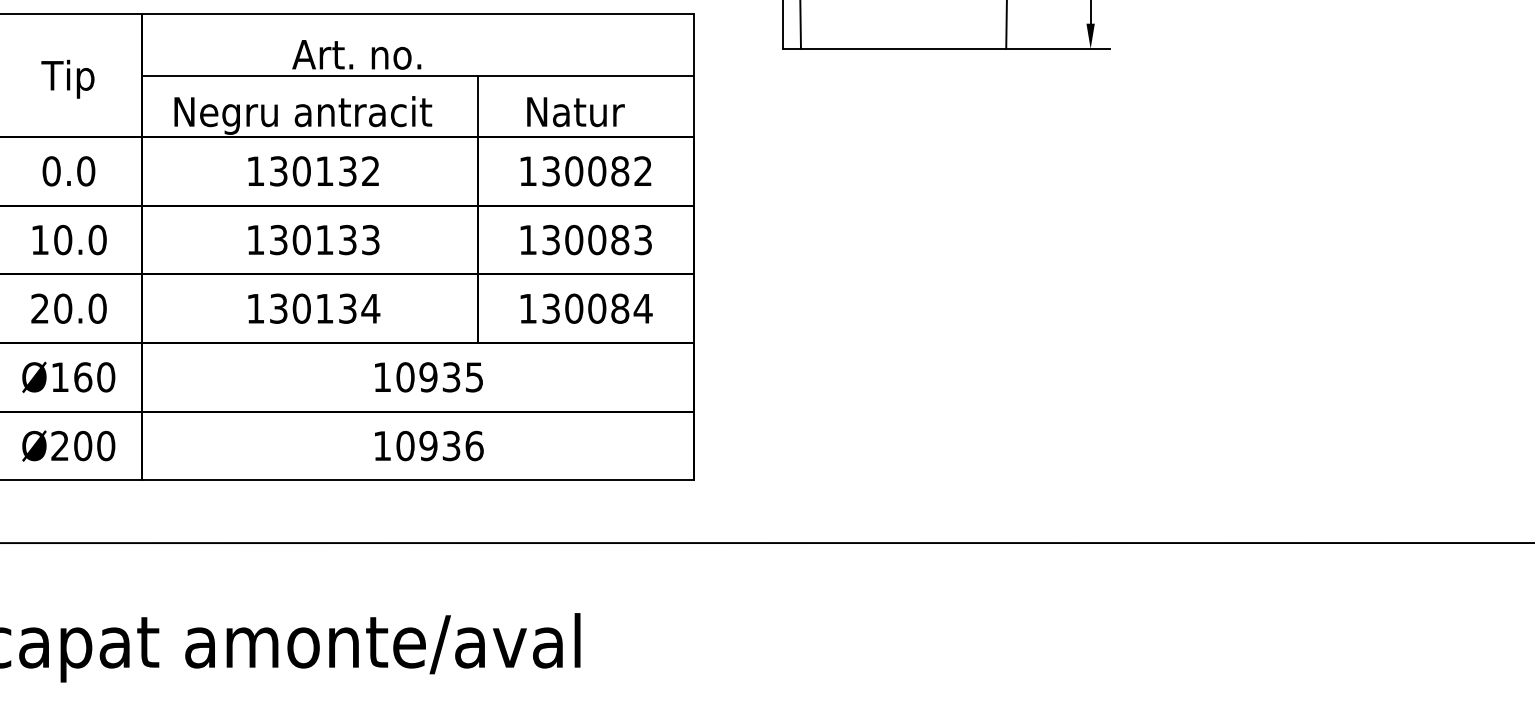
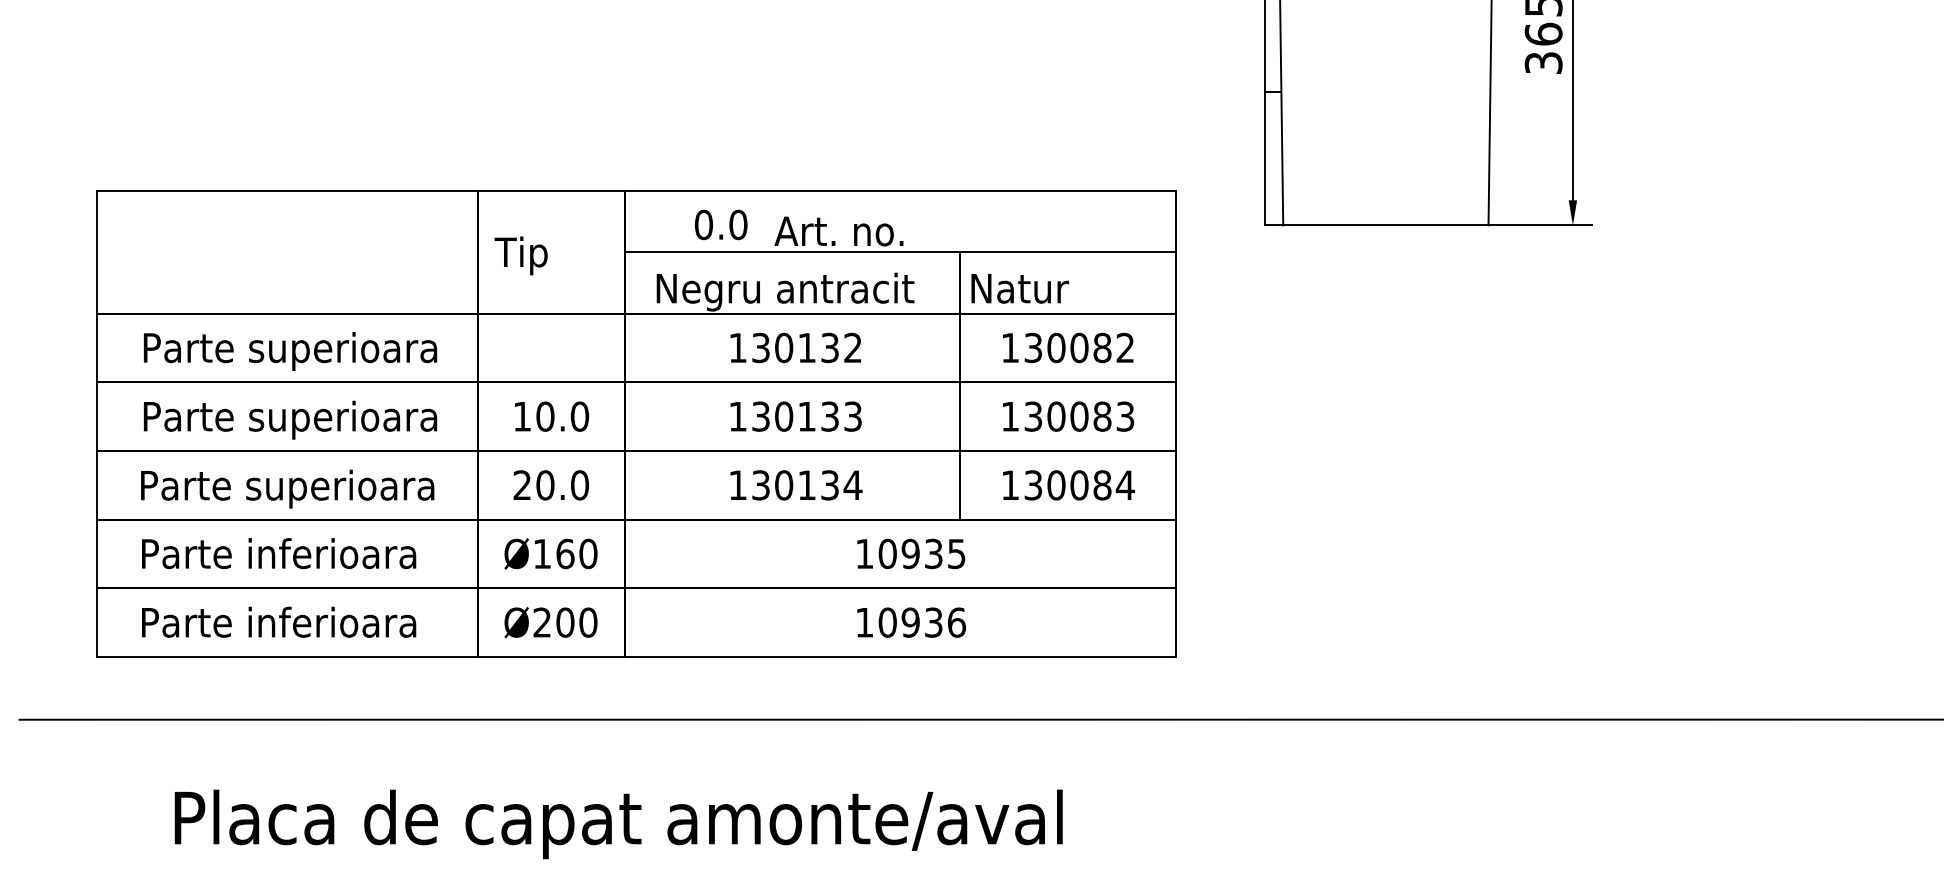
text: (67, 78) -> (520, 255), moved
text: (576, 111) -> (1020, 288), moved
text: (69, 170) -> (721, 224), moved

